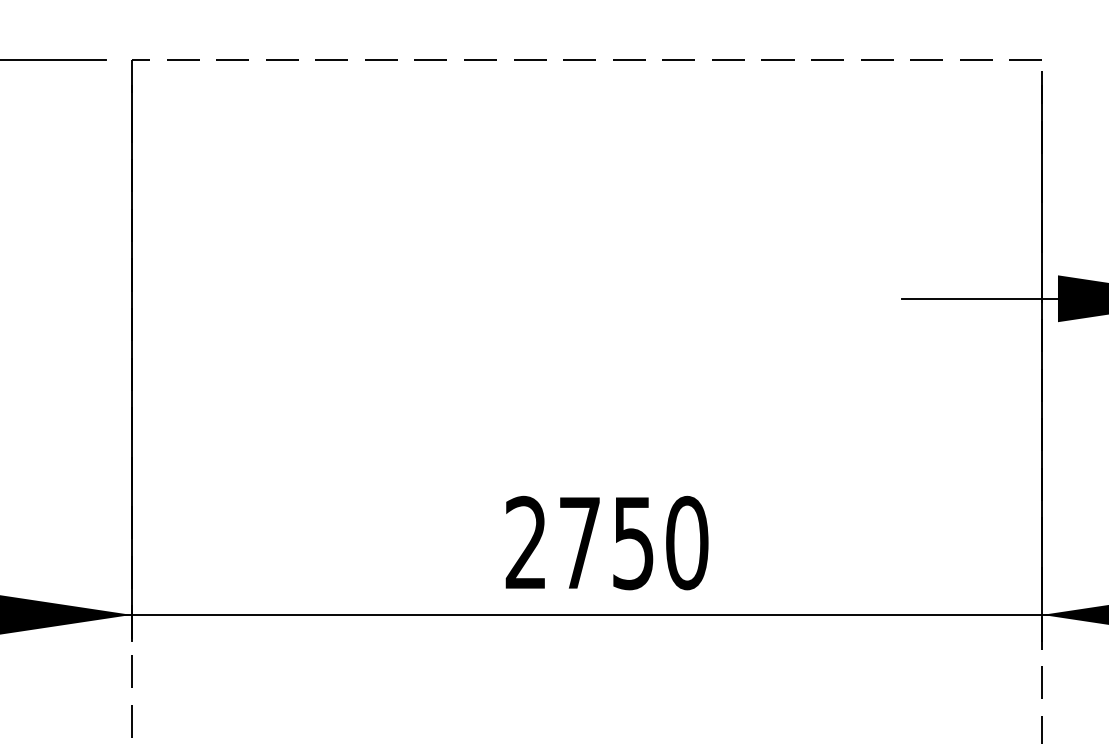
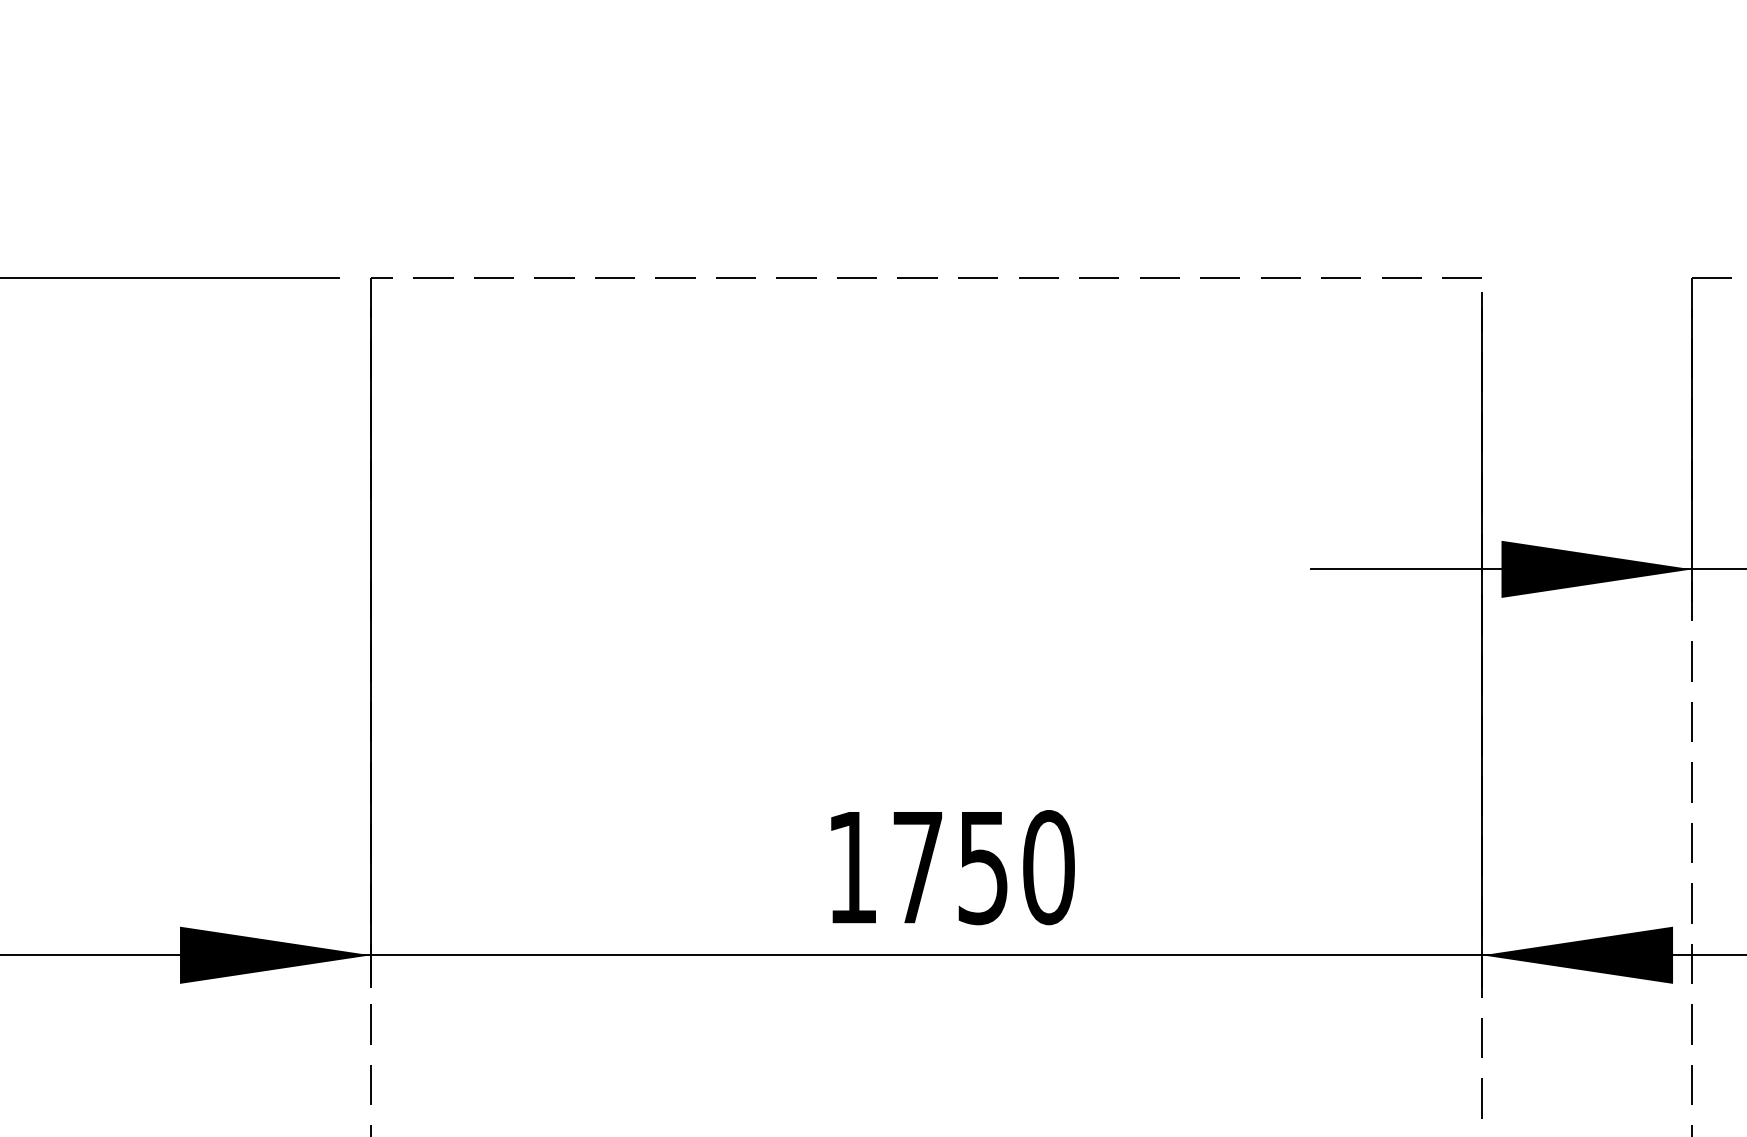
text: (525, 542) -> (851, 866), 2750 -> 1750

